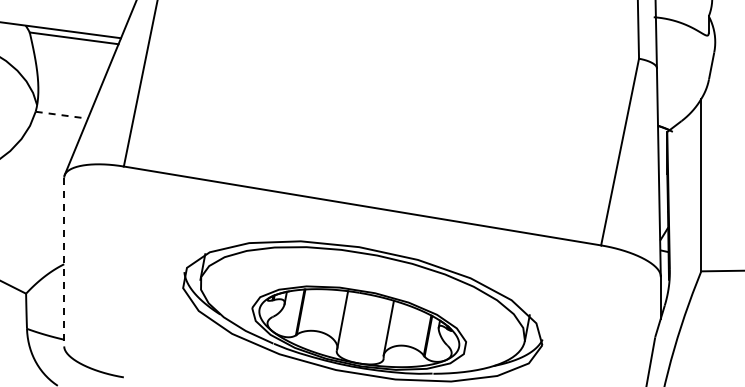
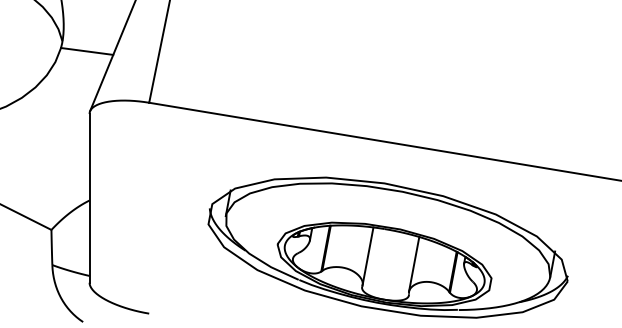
line: (62, 115) -> (87, 51), dashed -> solid
line: (64, 262) -> (89, 198), dashed -> solid

